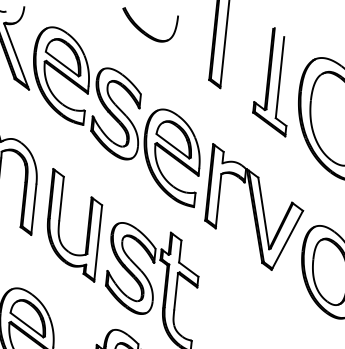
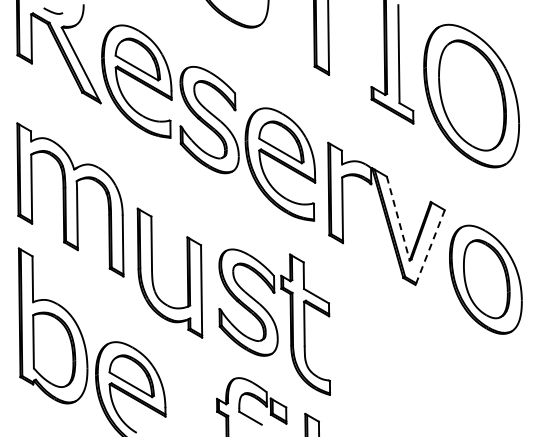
line: (263, 214) -> (398, 219), solid -> dashed
part: (59, 225) -> (153, 275), moved
line: (287, 241) -> (430, 248), solid -> dashed

